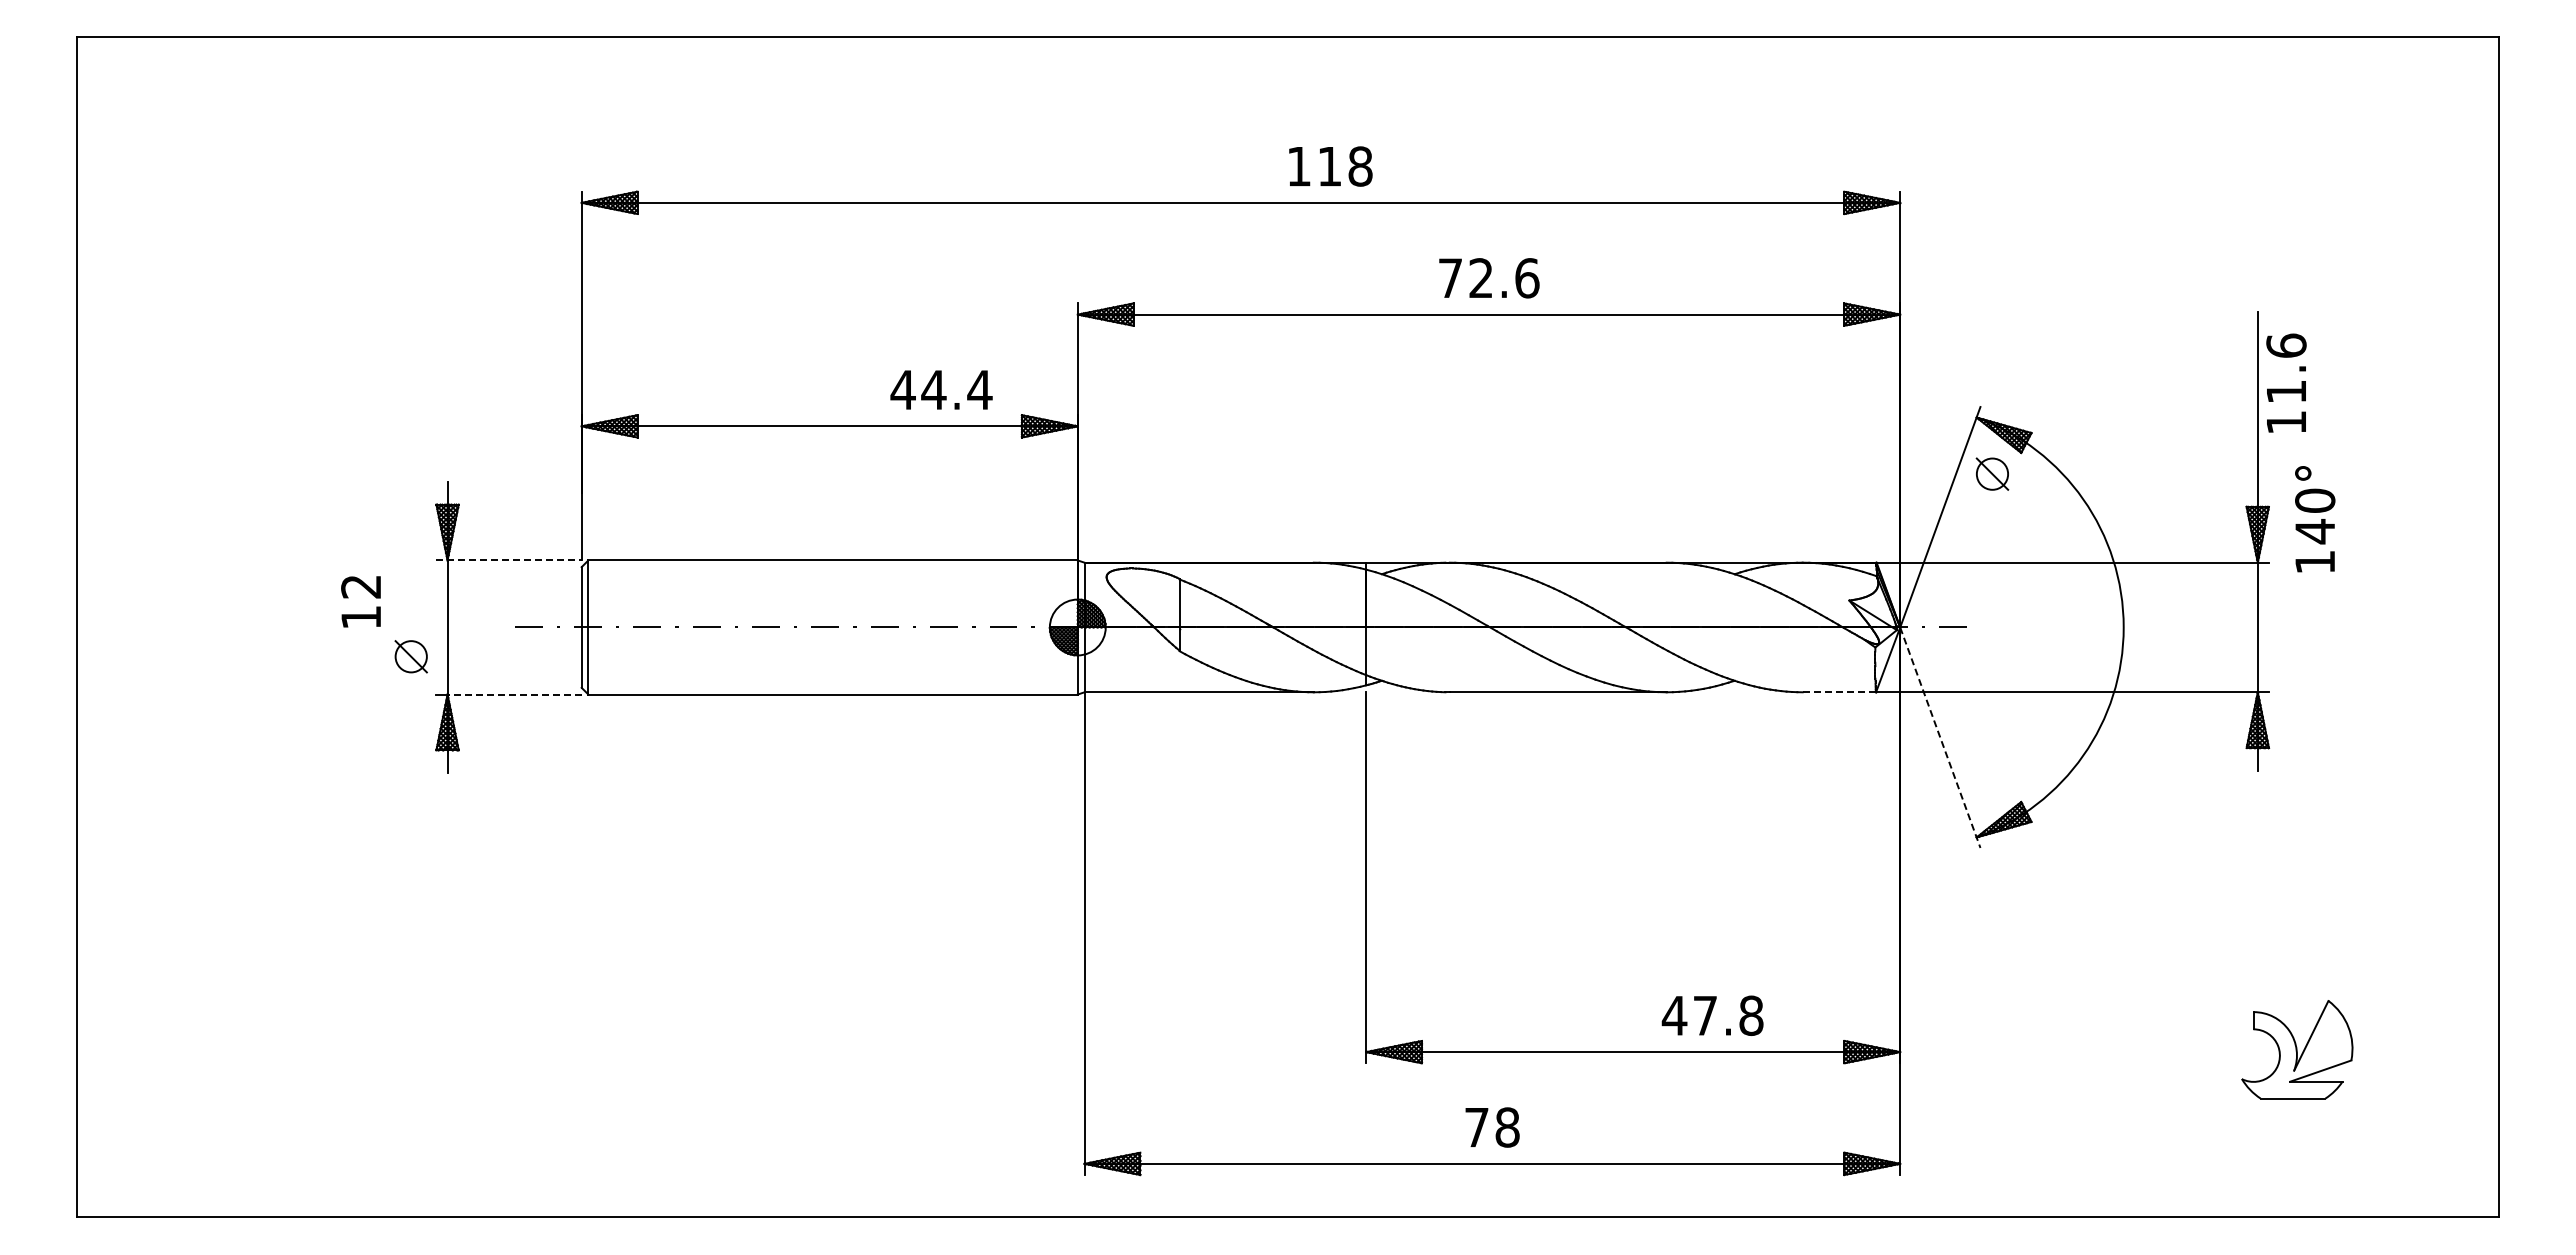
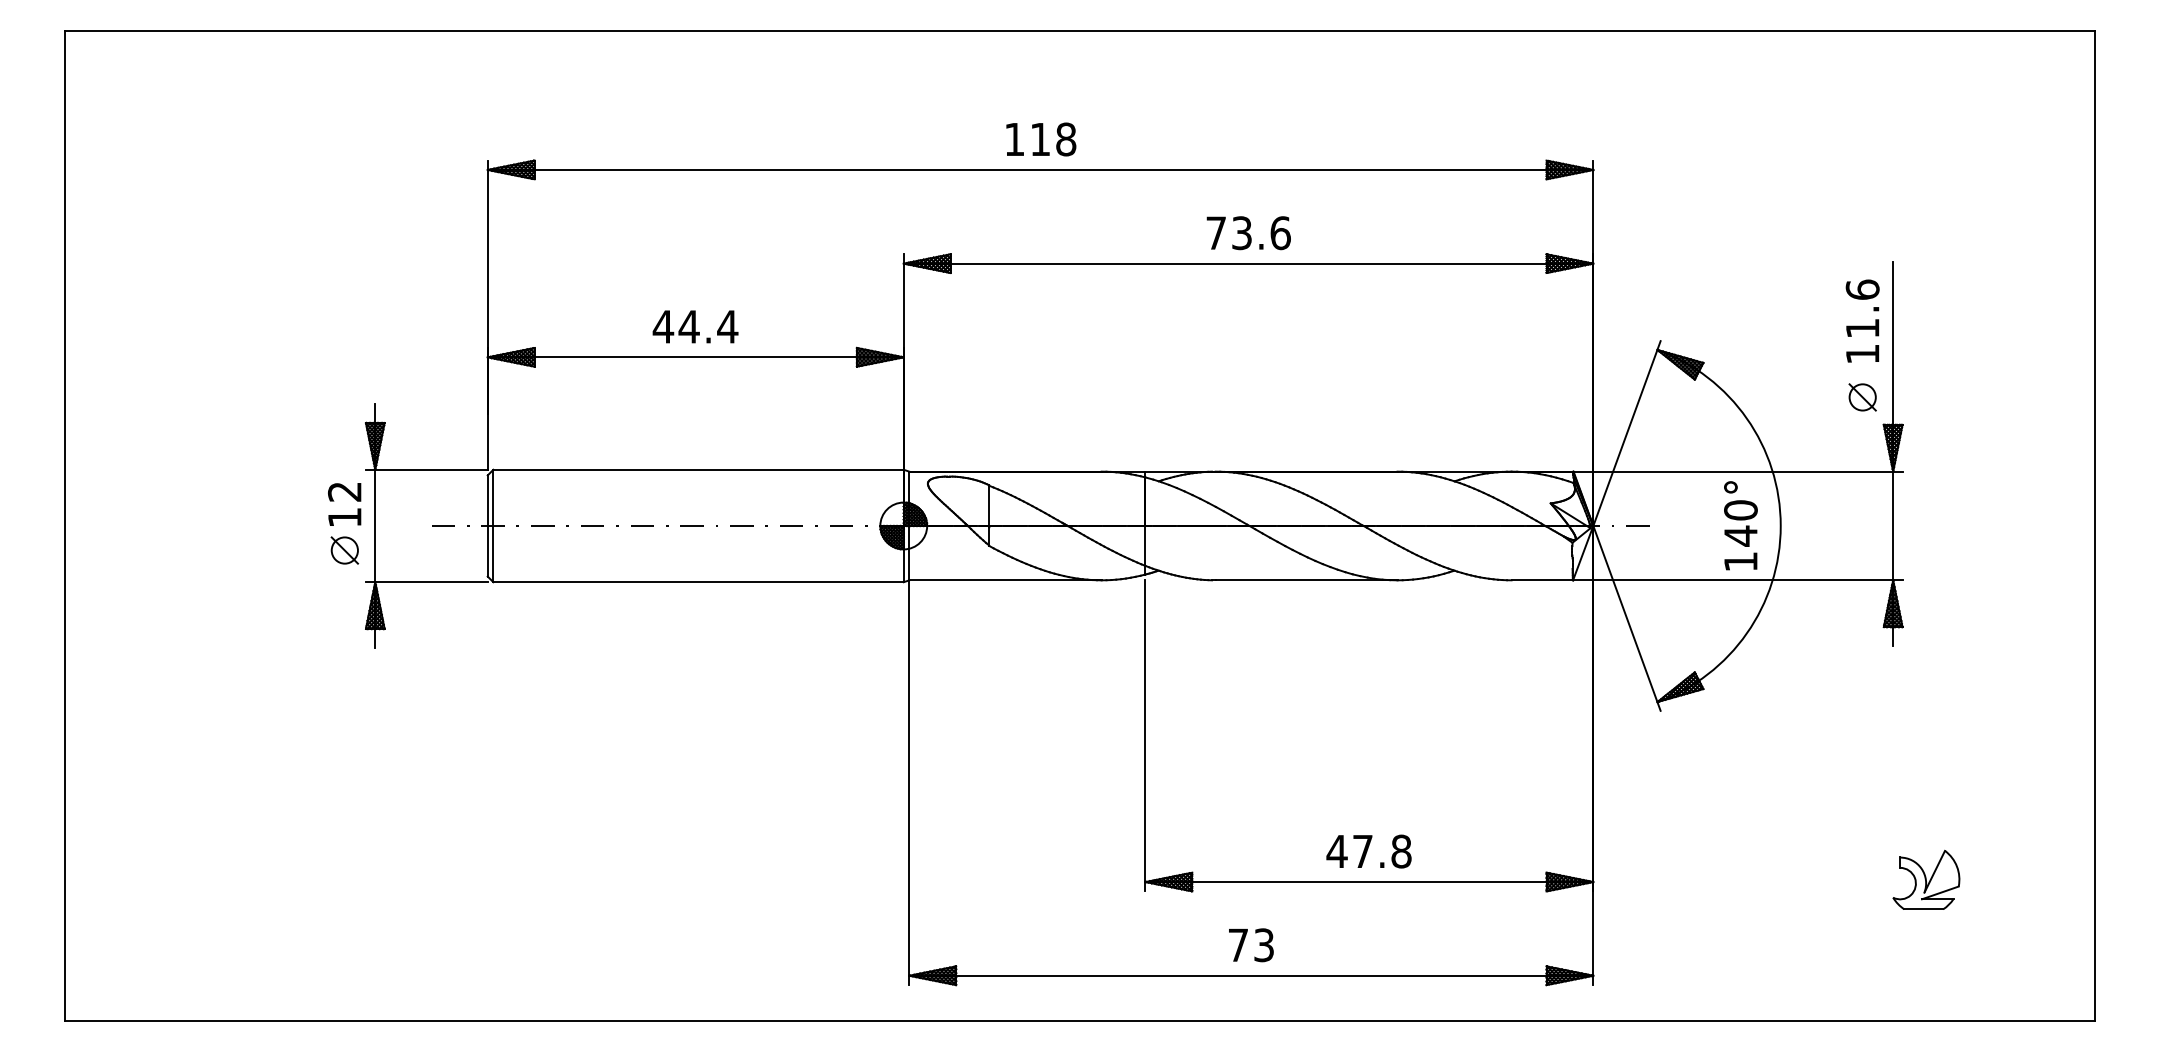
text: (1330, 166) -> (1041, 139), moved
text: (1480, 278) -> (1241, 233), 72.6 -> 73.6
text: (2286, 382) -> (1862, 320), moved
text: (941, 389) -> (695, 326), moved
part: (1992, 473) -> (1862, 396), moved
text: (2315, 519) -> (1741, 526), moved
line: (509, 560) -> (427, 469), dashed -> solid
text: (360, 601) -> (344, 504), moved
line: (1839, 692) -> (1542, 580), dashed -> solid
line: (514, 694) -> (431, 582), dashed -> solid
line: (1940, 738) -> (1627, 619), dashed -> solid
text: (1712, 1015) -> (1368, 851), moved
part: (2297, 1049) -> (1926, 879), size x0.71
text: (1507, 1127) -> (1264, 945), 78 -> 73

